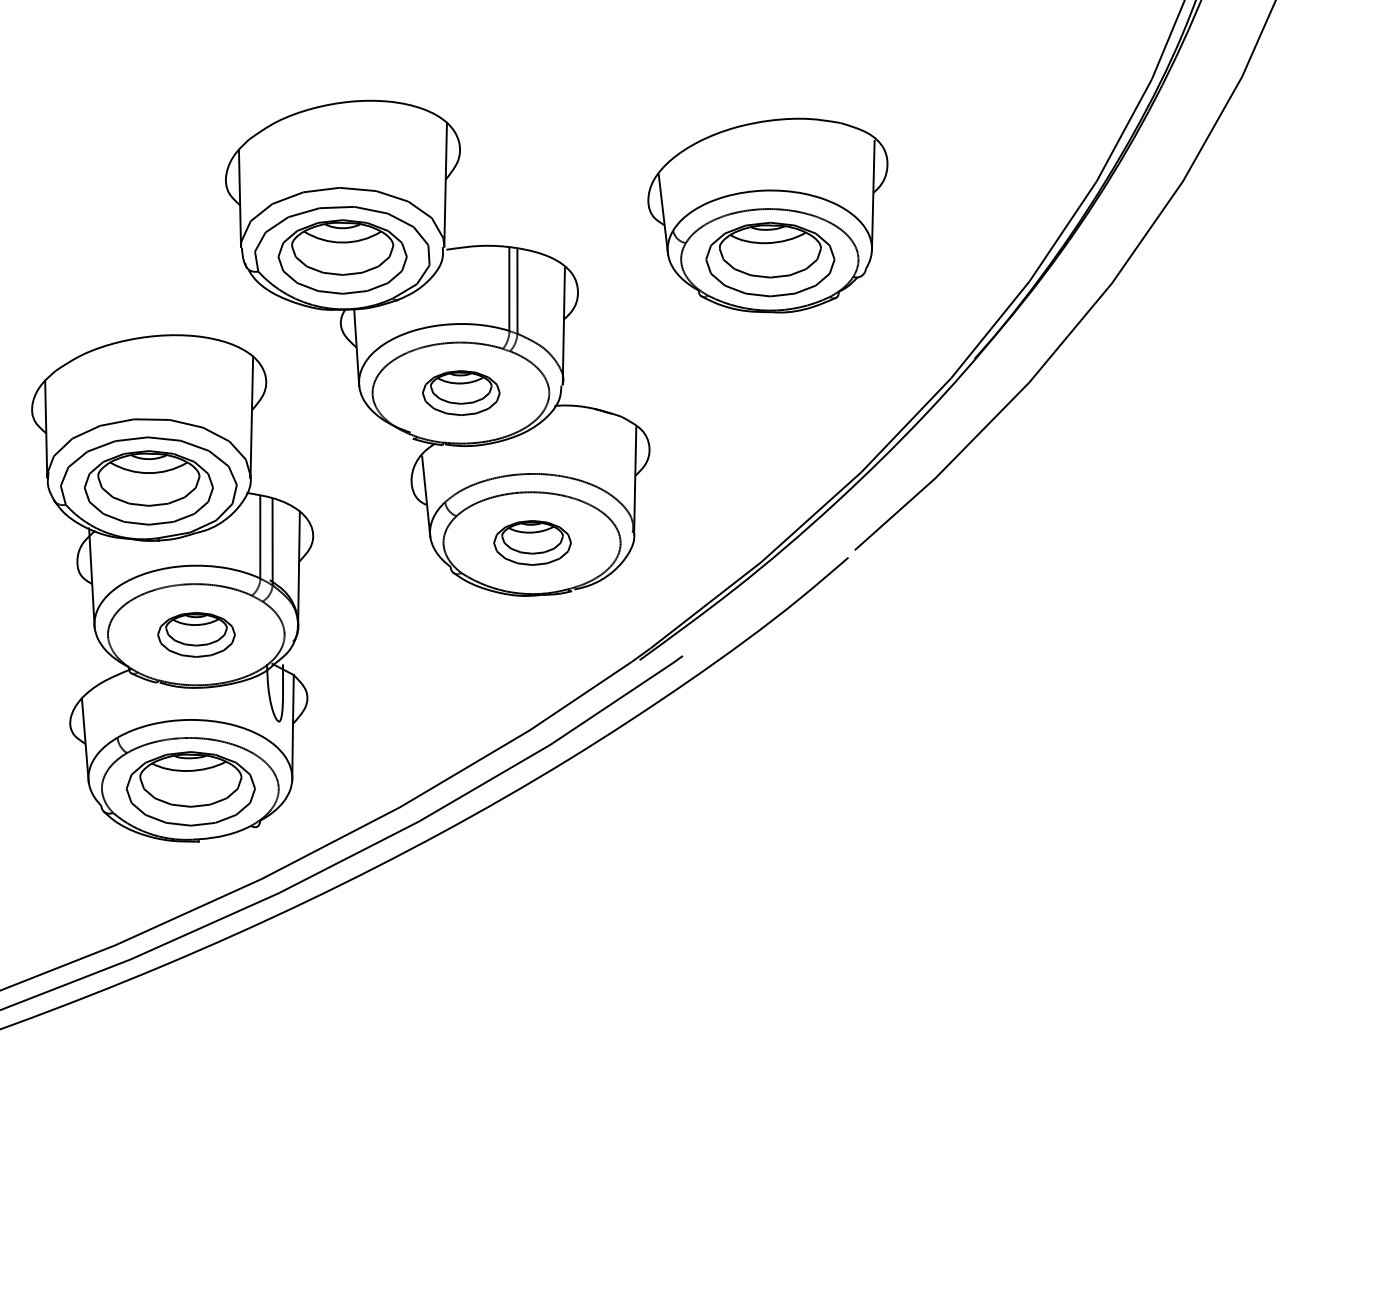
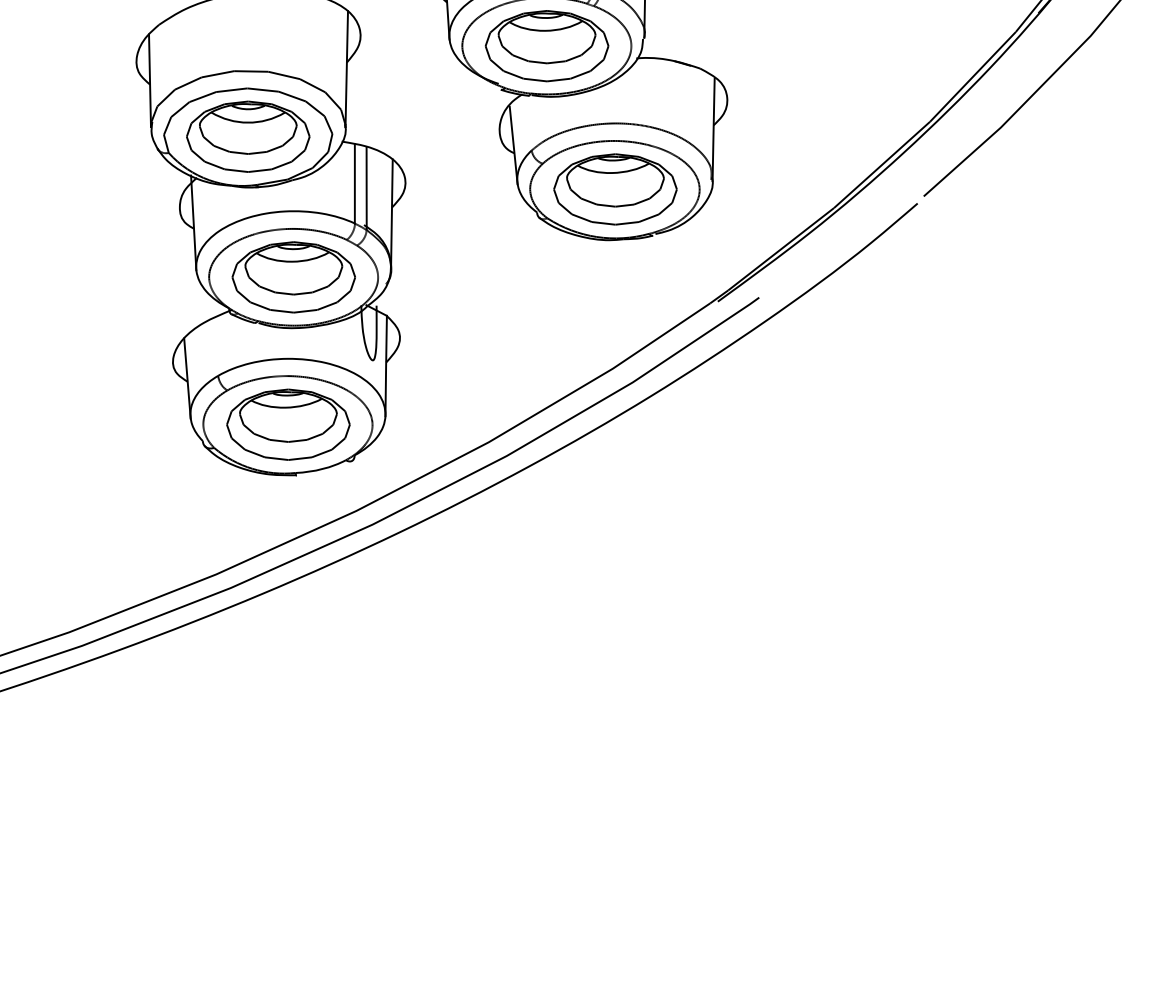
part: (461, 392) -> (547, 45), size x1.67
part: (532, 542) -> (615, 189), size x1.67
part: (196, 634) -> (293, 277), size x1.67

